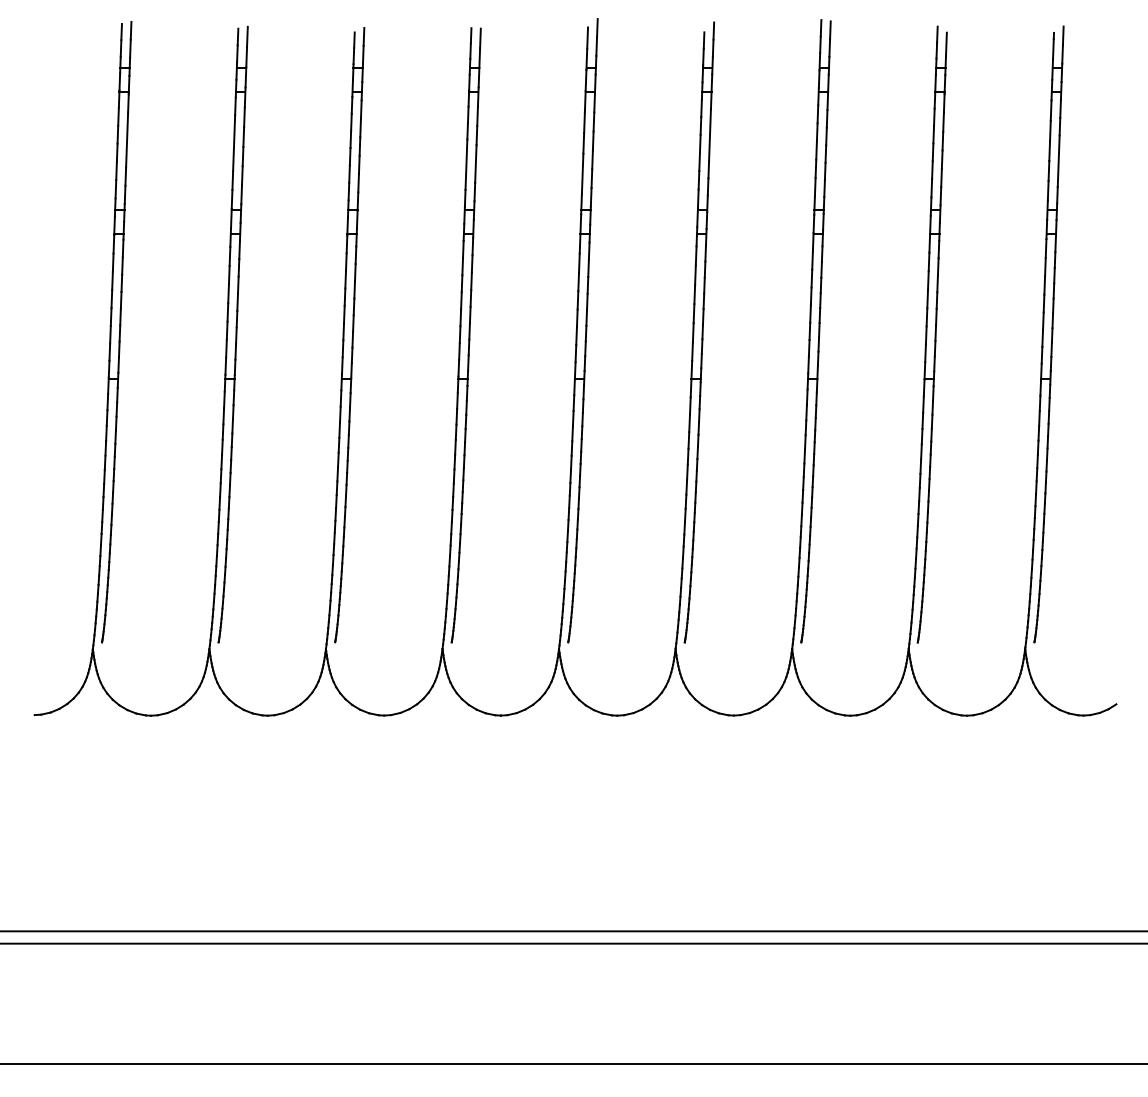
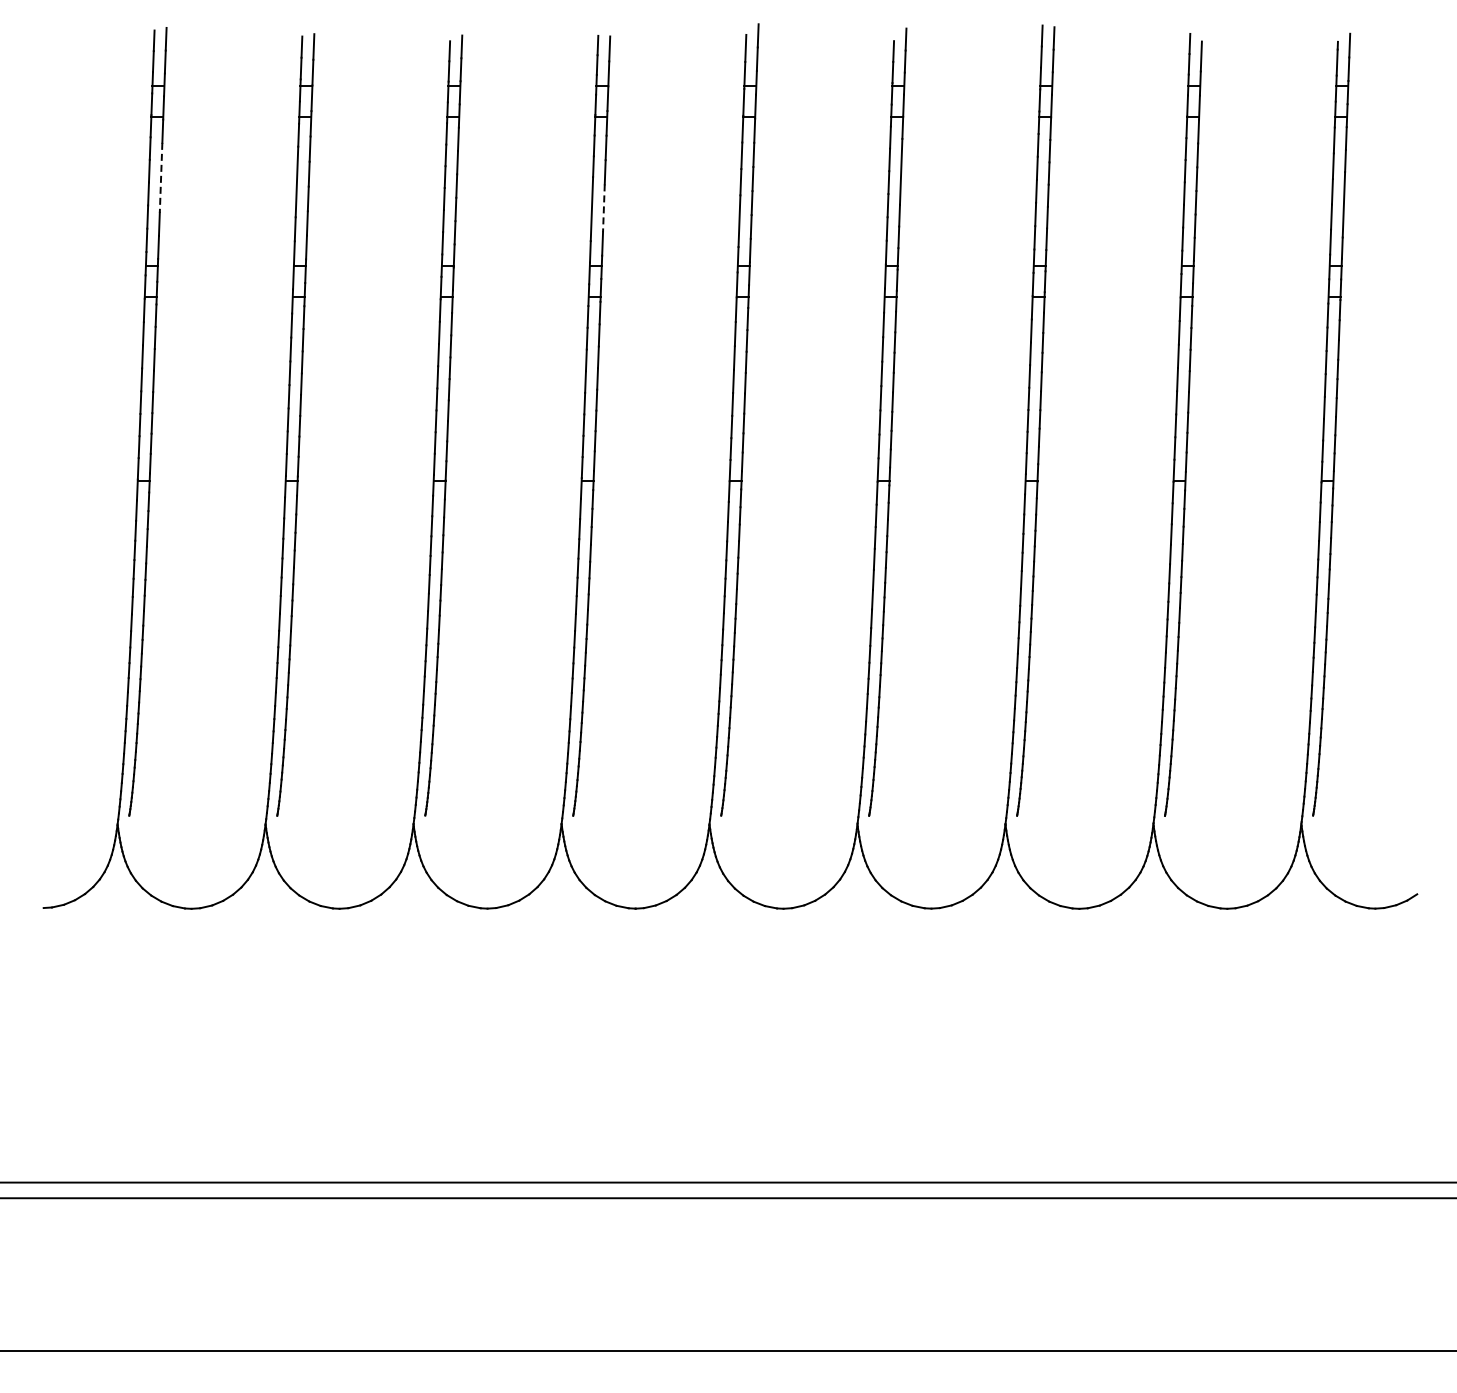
line: (127, 139) -> (161, 177), solid -> dashed
line: (475, 164) -> (603, 208), solid -> dashed

